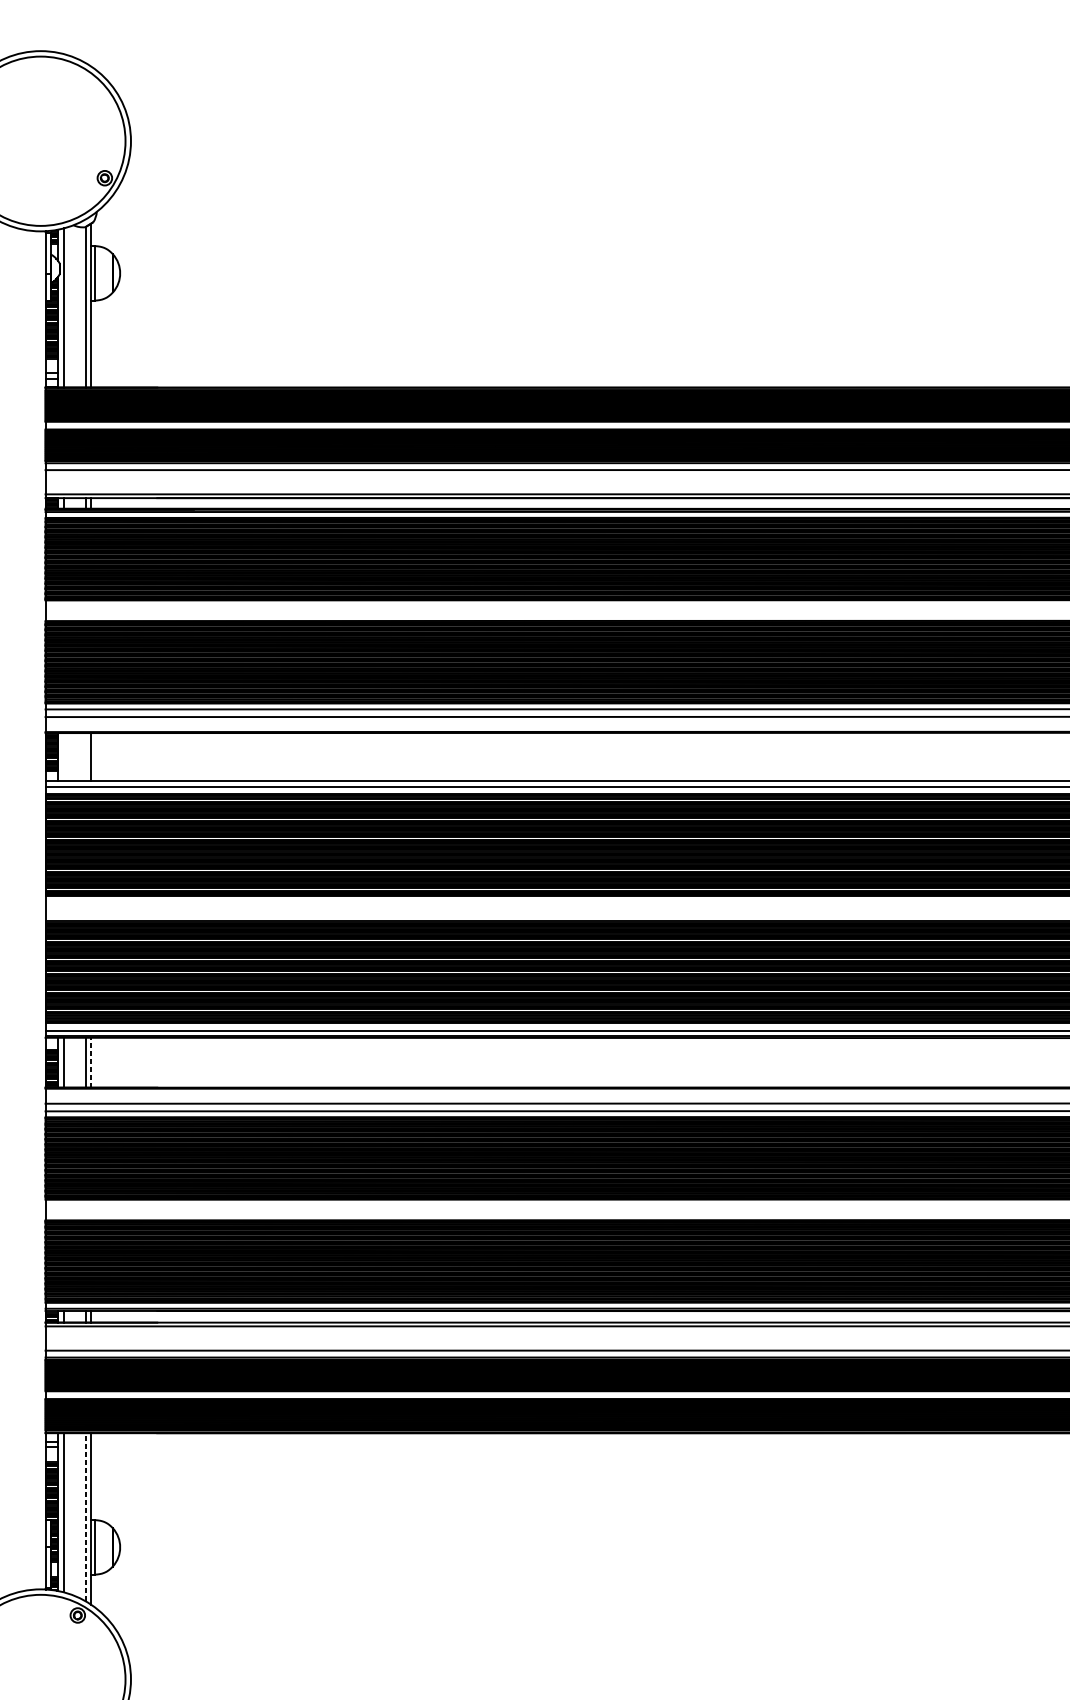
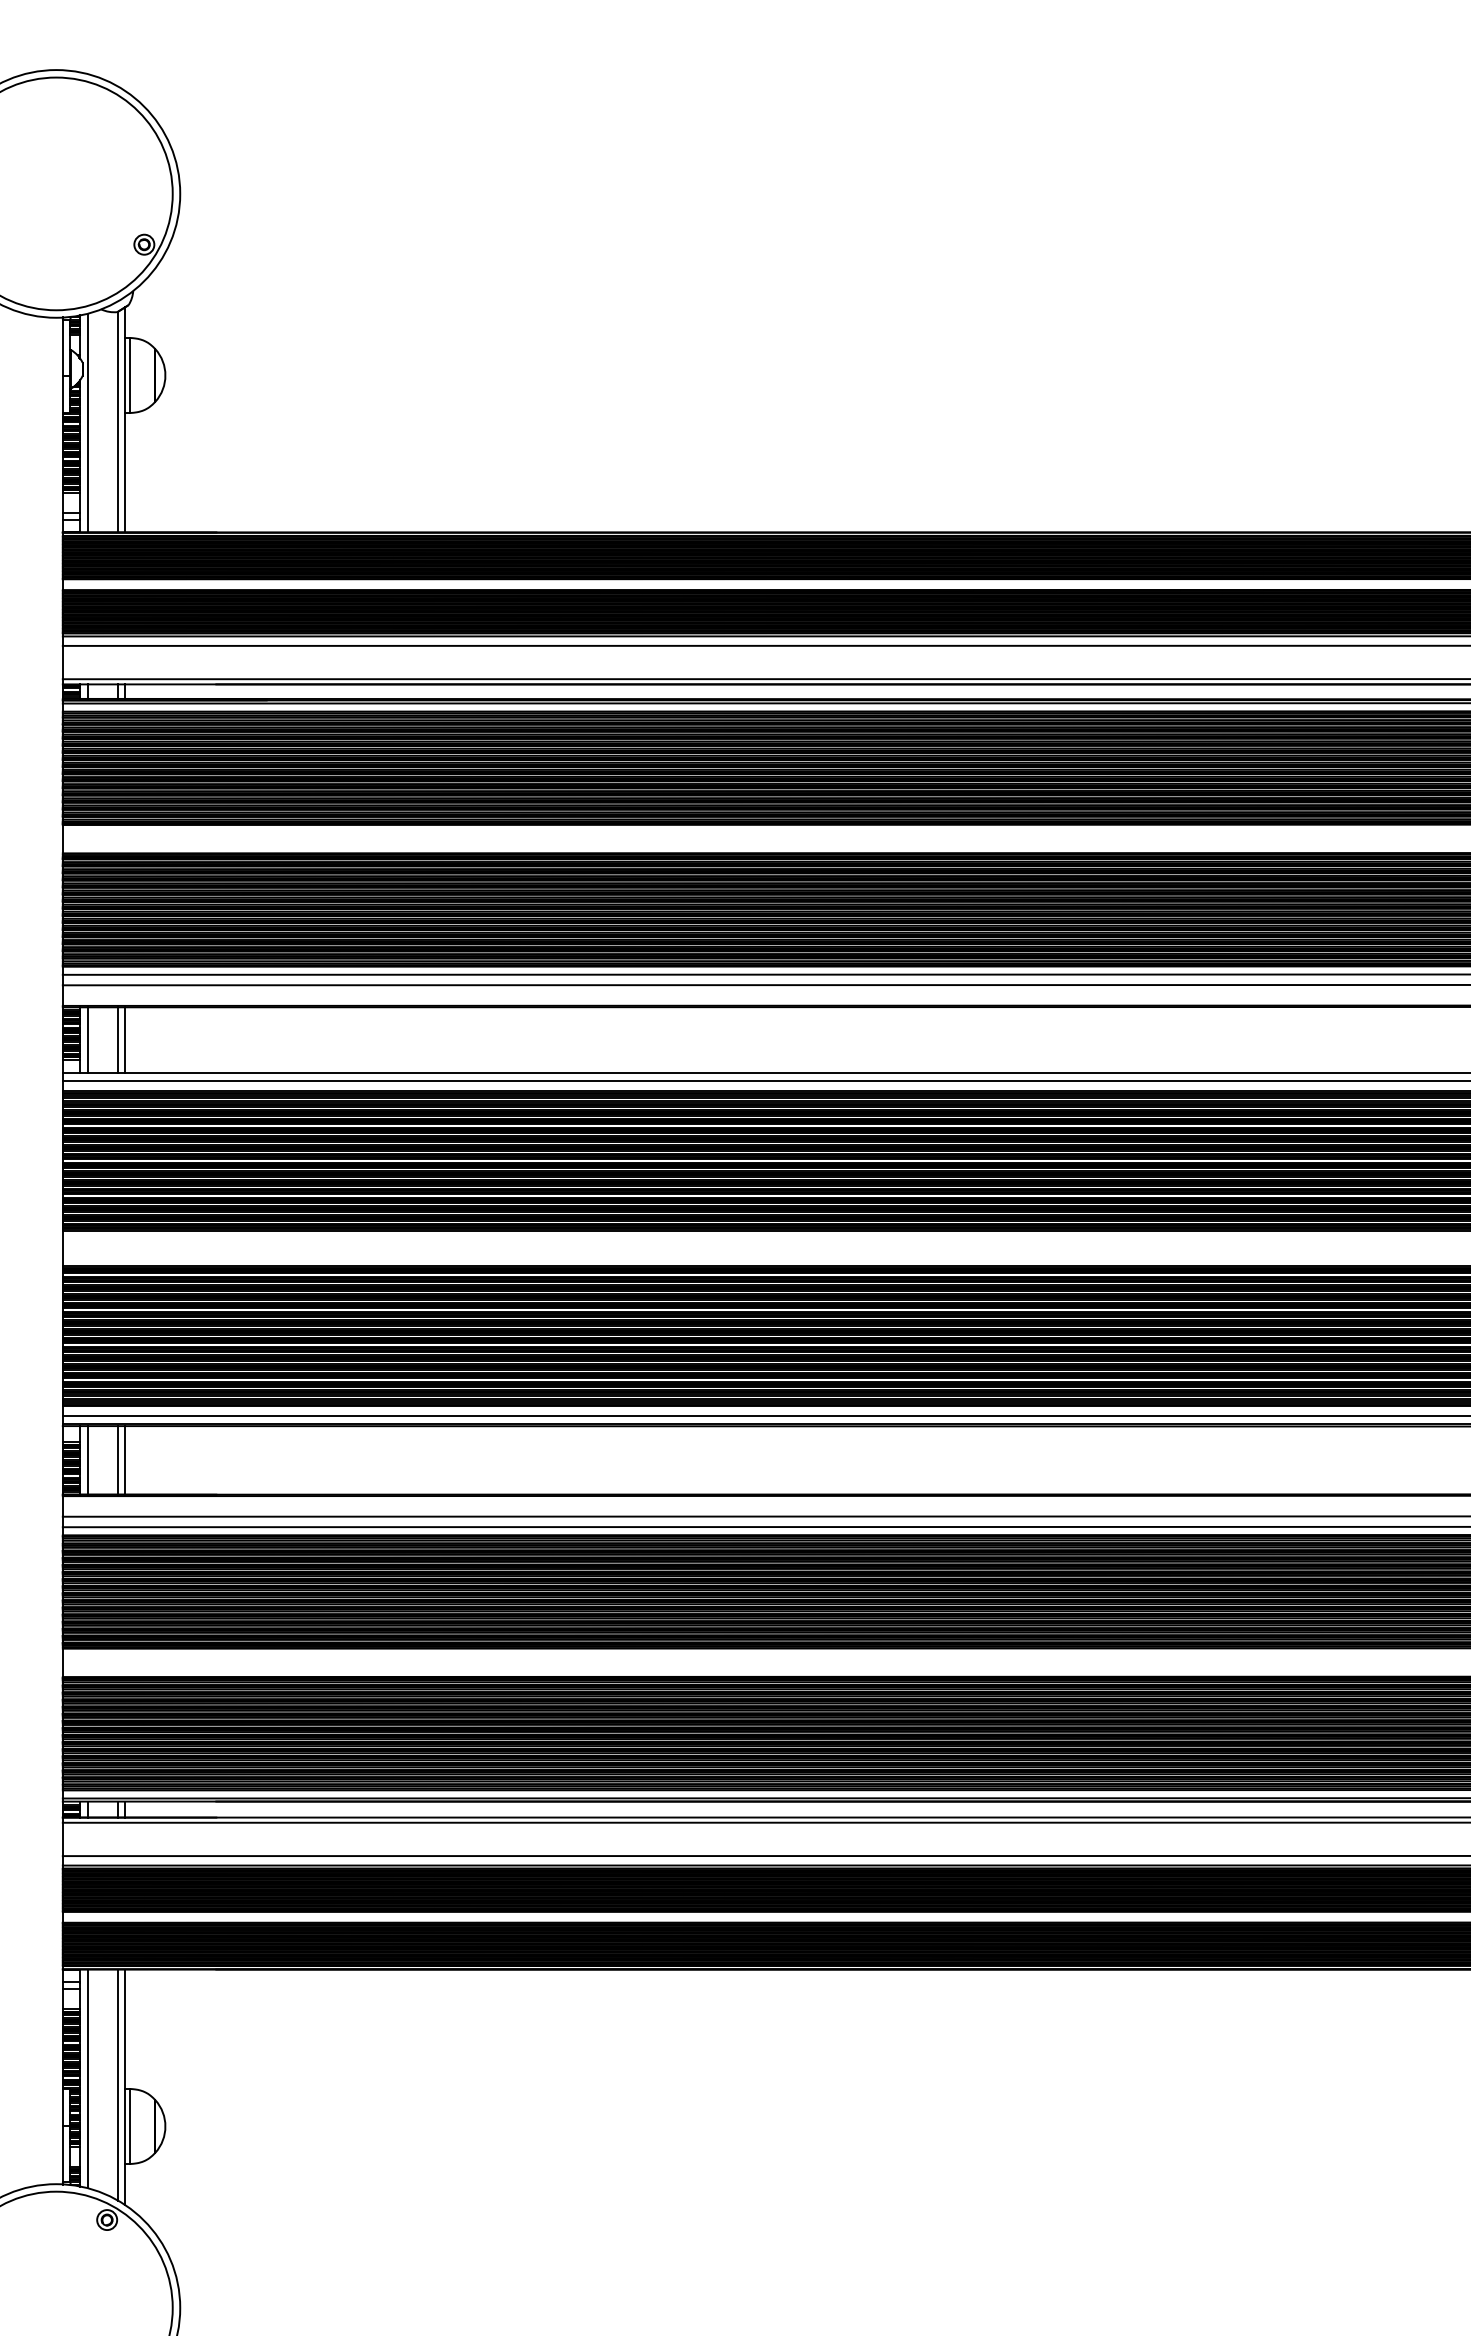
line: (63, 757) -> (87, 1040), added
line: (85, 757) -> (117, 1040), added
line: (91, 1062) -> (125, 1459), dashed -> solid
line: (85, 1516) -> (117, 2084), dashed -> solid

